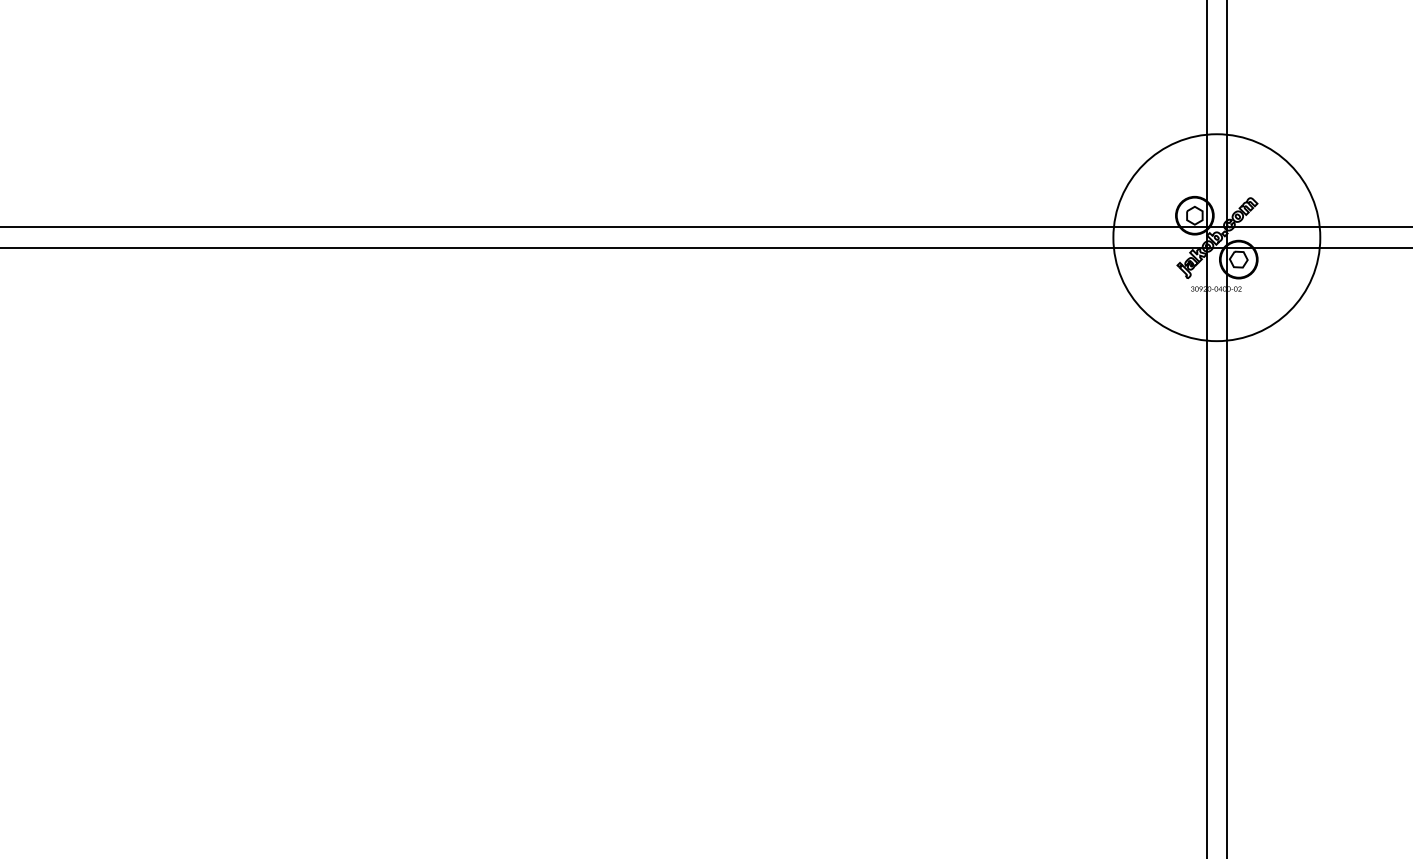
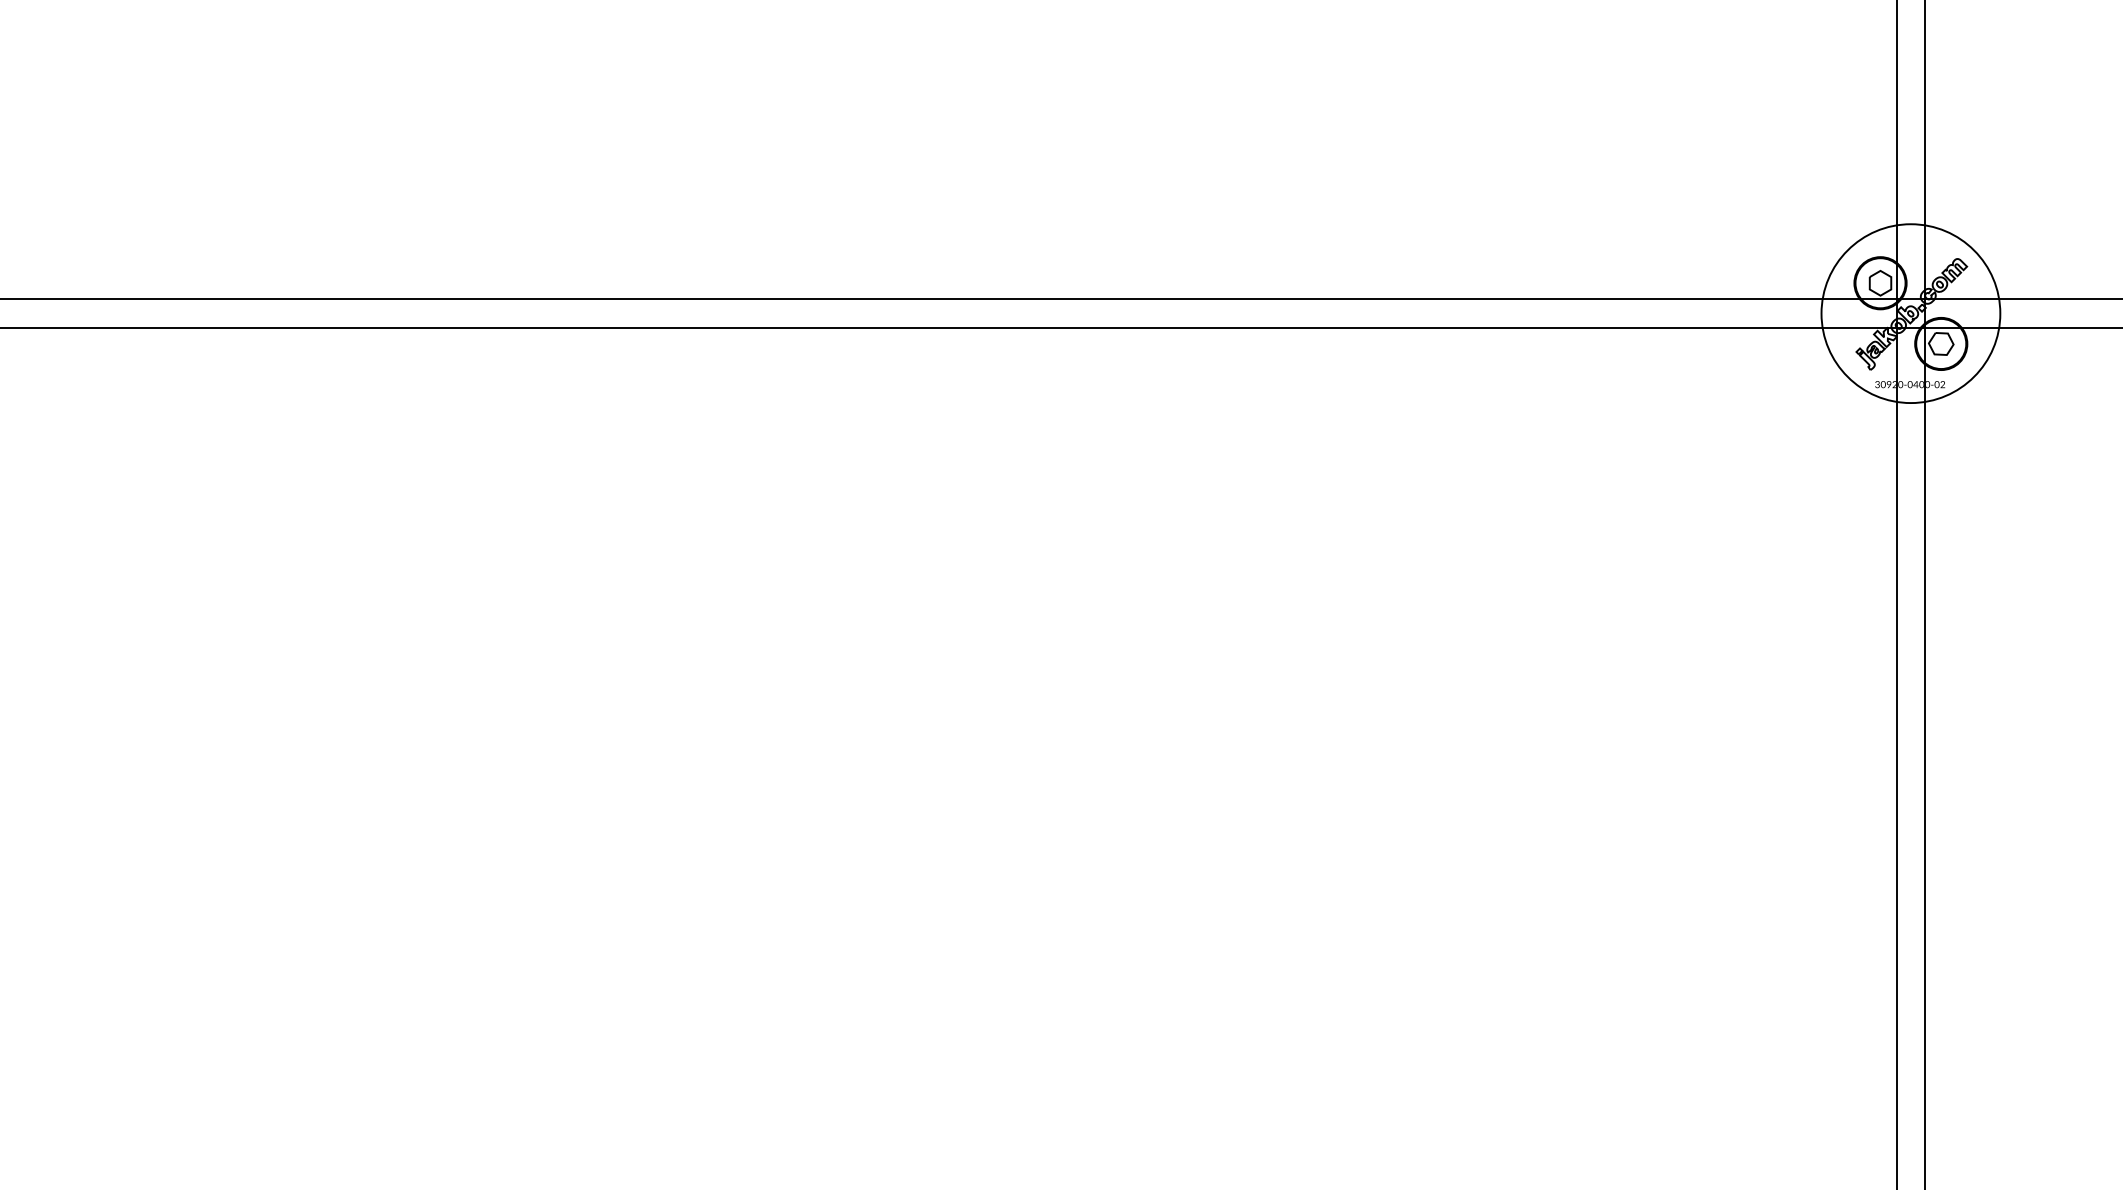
circle: (1216, 237) -> (1910, 313), size x0.62

